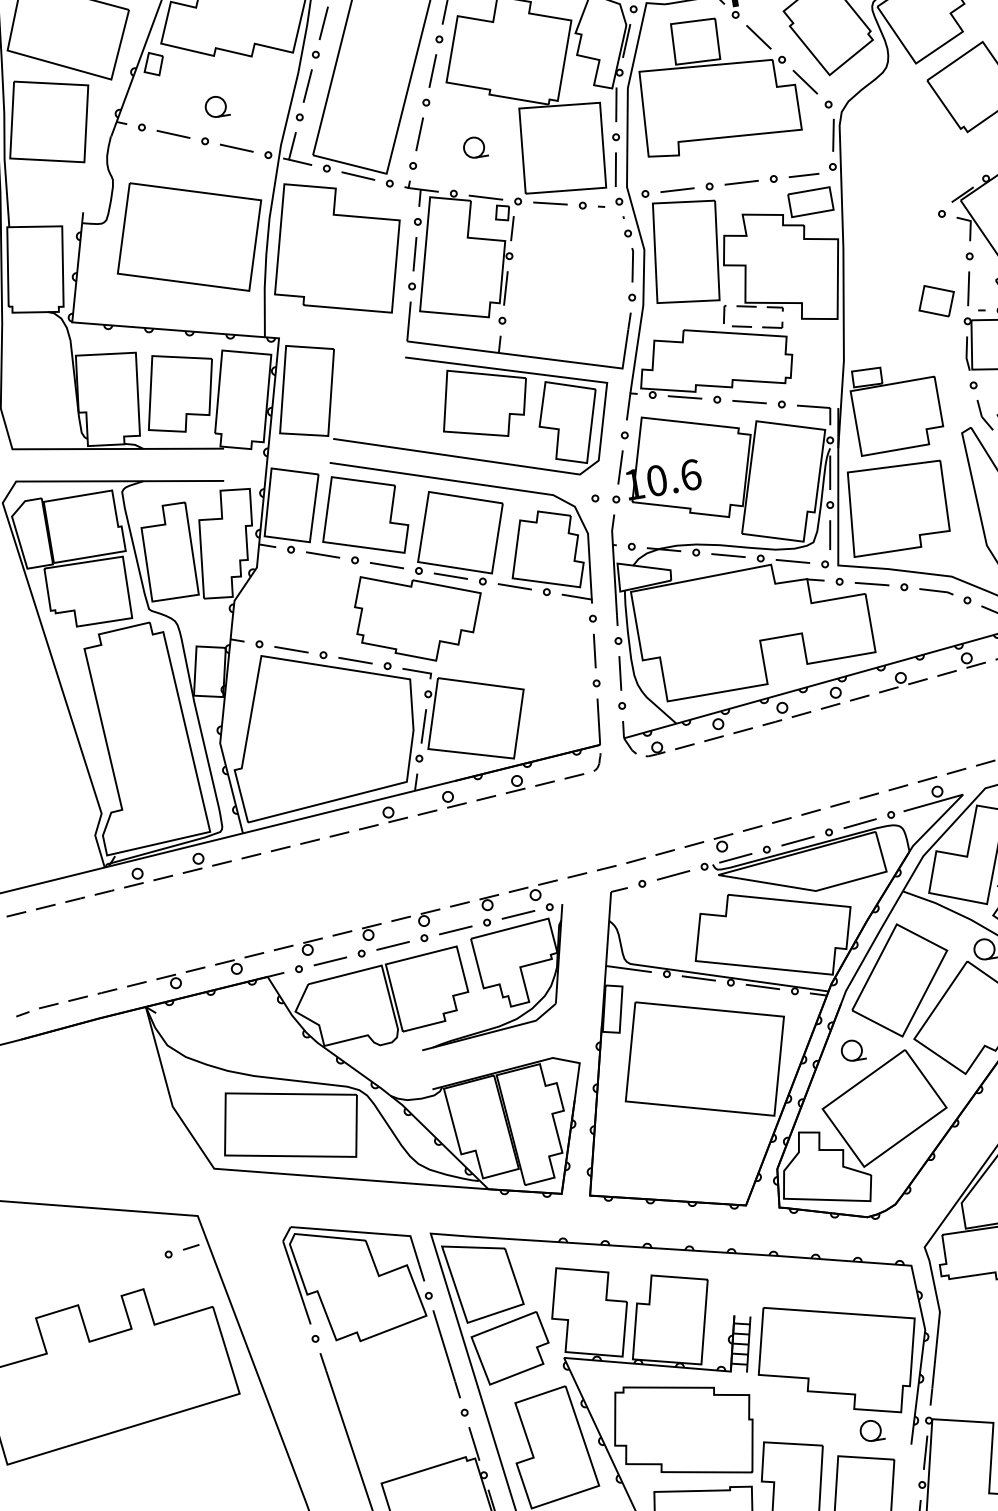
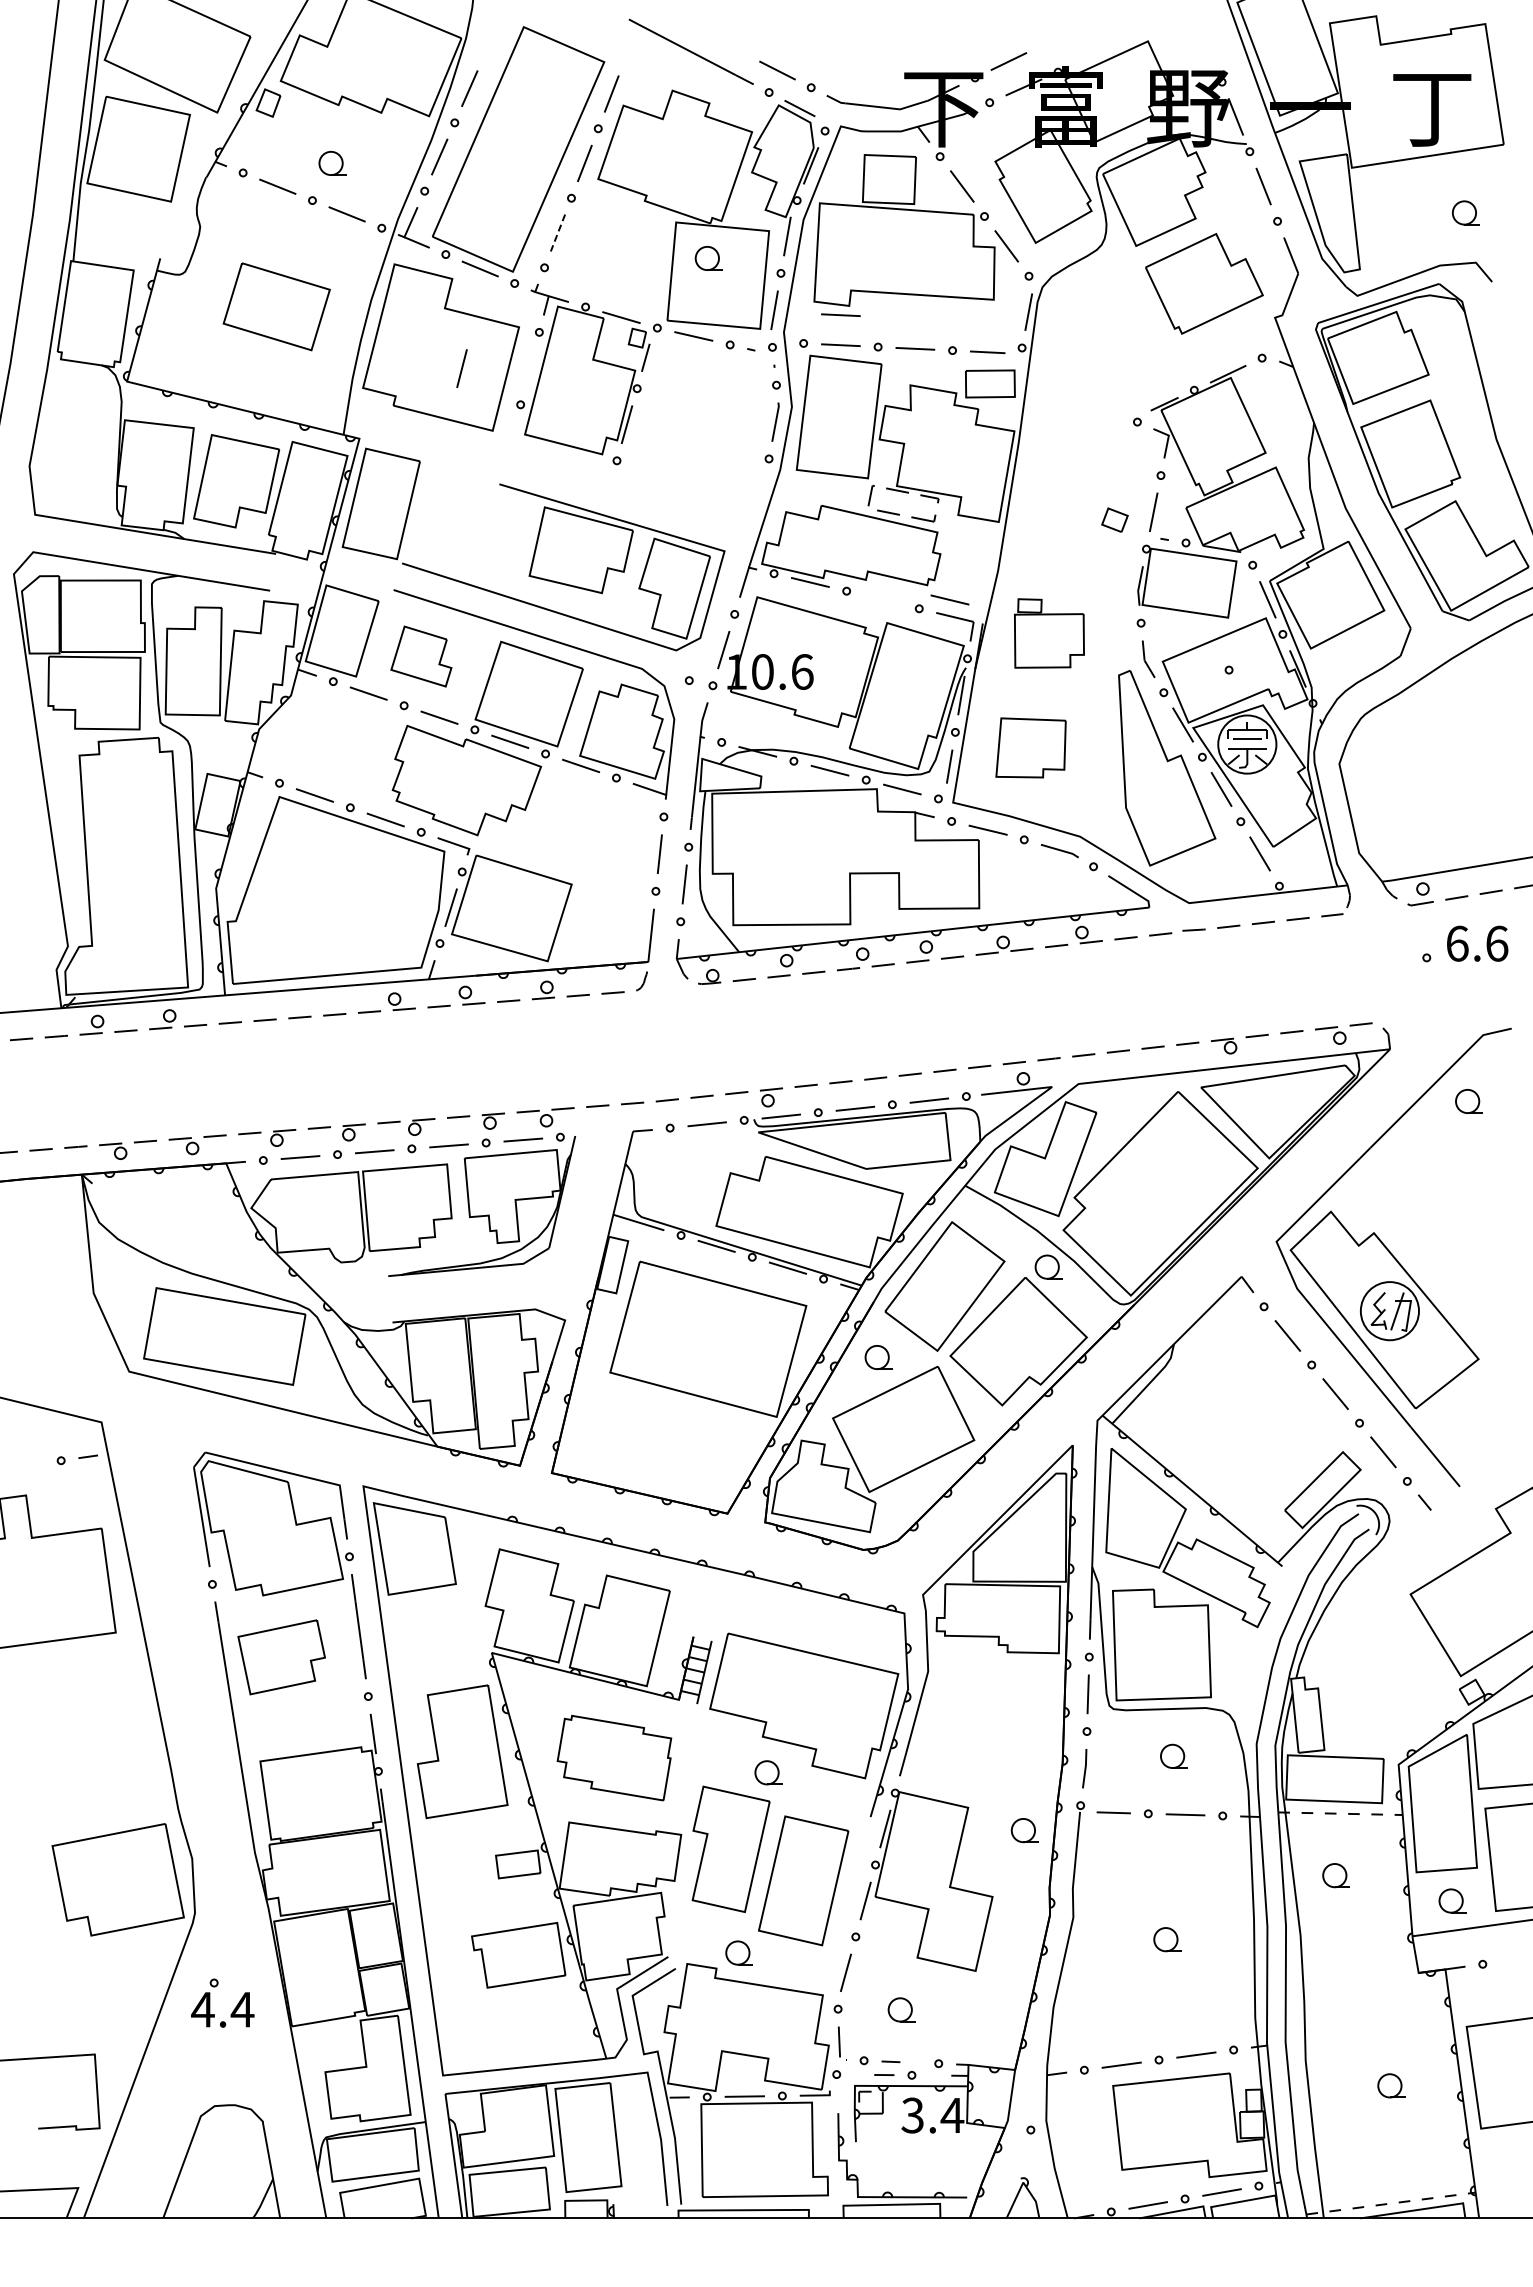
line: (419, 134) -> (557, 233), solid -> dashed
part: (475, 147) -> (708, 258), moved
line: (672, 163) -> (840, 314), added
part: (189, 236) -> (276, 306), size x0.6
line: (414, 254) -> (461, 368), moved
part: (936, 300) -> (1114, 519), size x0.6
part: (501, 337) -> (612, 479), removed
line: (749, 401) -> (949, 599), moved
part: (896, 407) -> (1049, 633), size x0.7
part: (896, 507) -> (1030, 747), size x0.6
part: (362, 515) -> (421, 656), size x0.6
part: (511, 1348) -> (281, 1657), moved
part: (683, 1429) -> (614, 1757), size x0.7
part: (871, 1430) -> (768, 1772), moved

